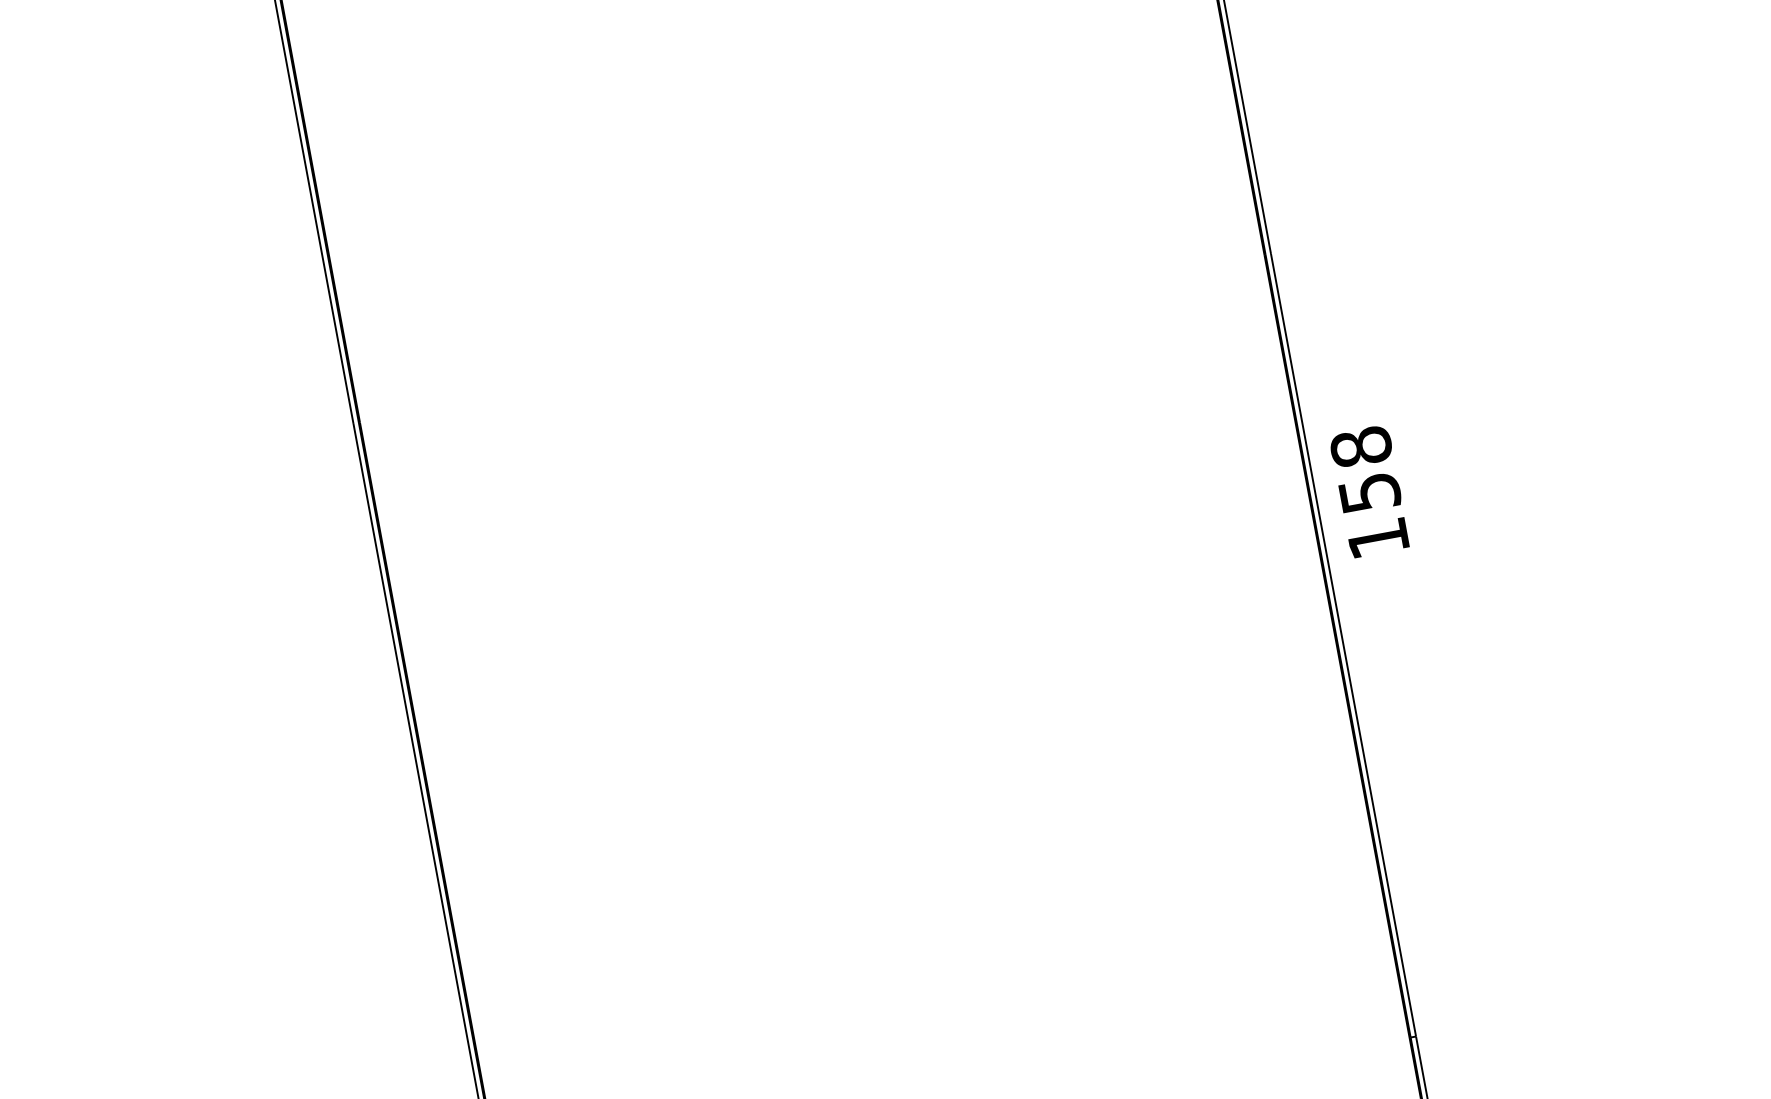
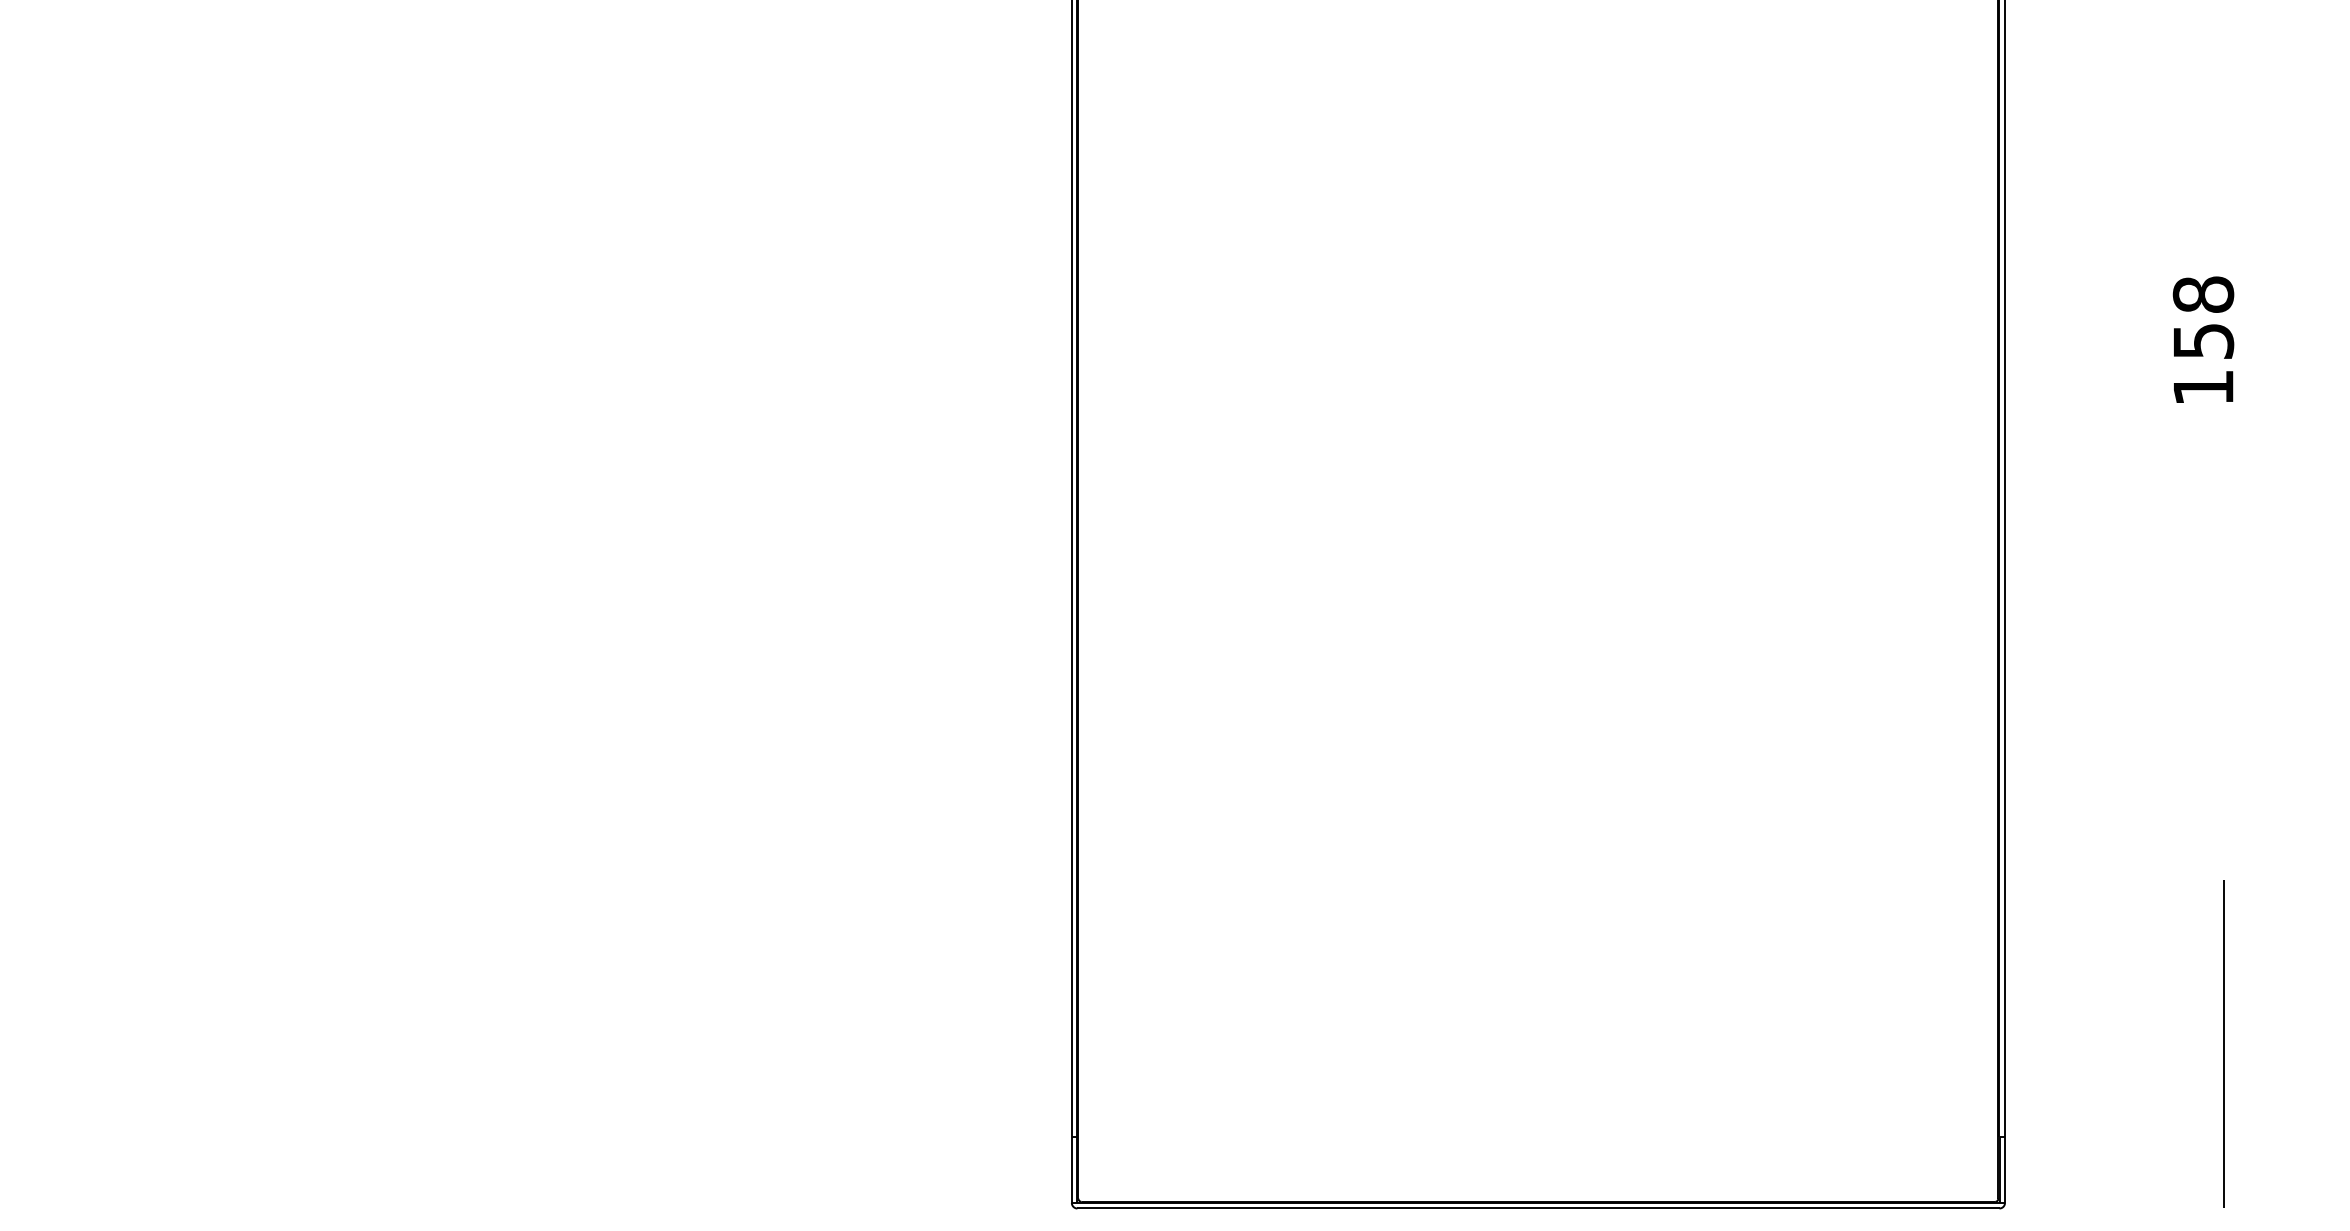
text: (1369, 491) -> (2203, 339), moved
line: (1613, 904) -> (2223, 1043), added

